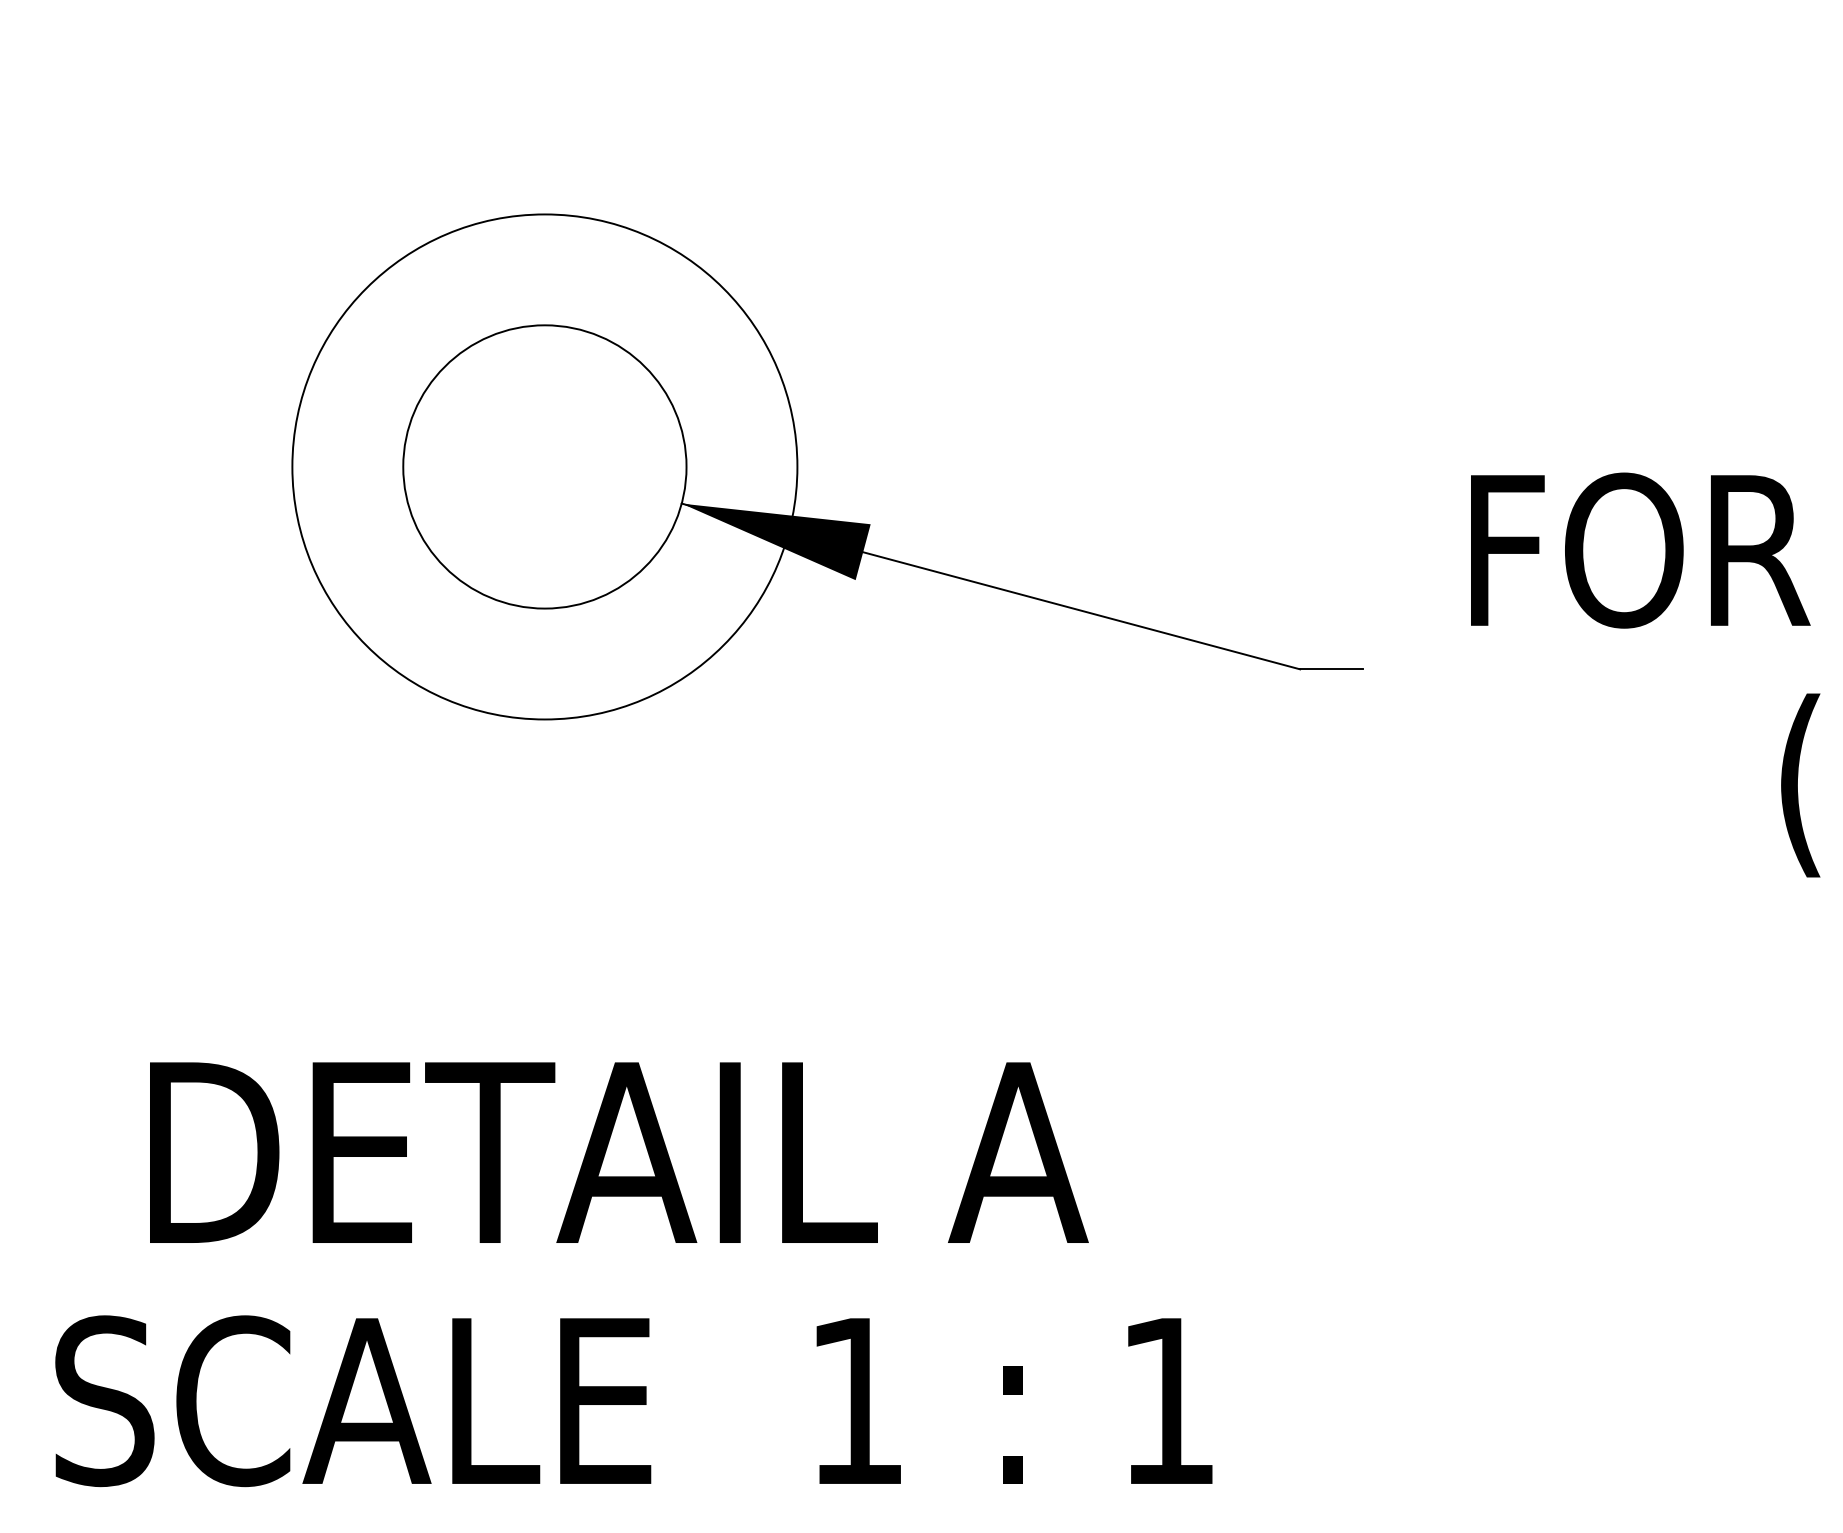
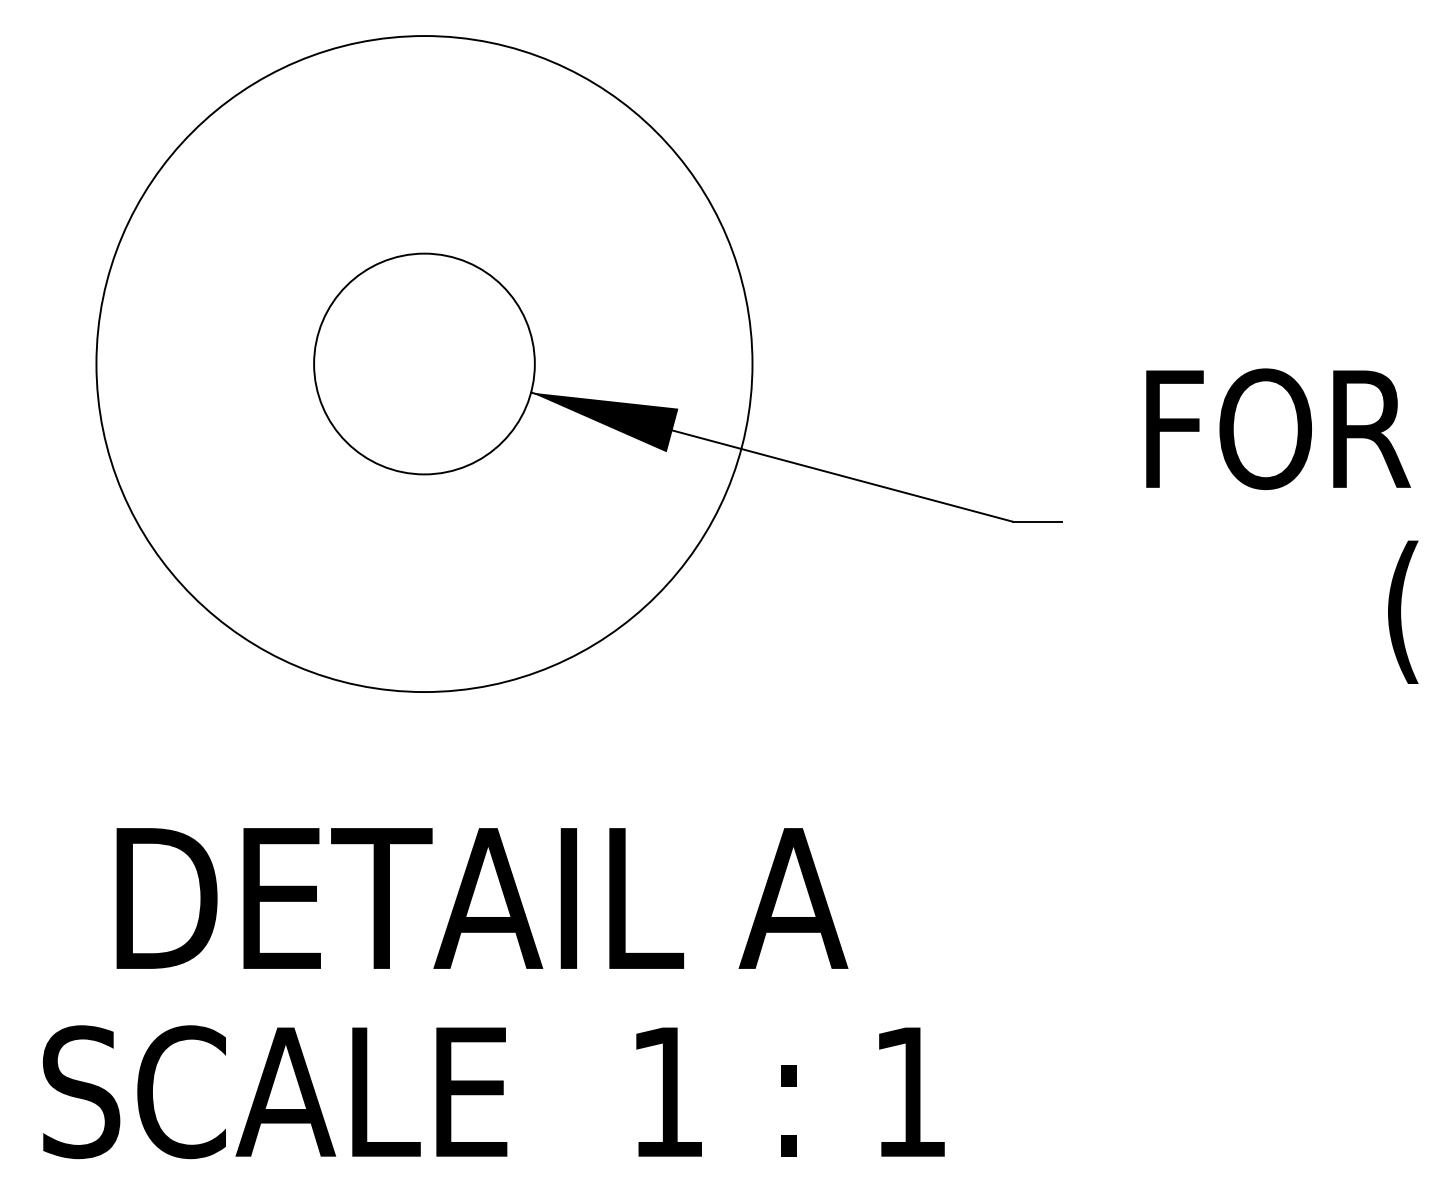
circle: (544, 466) -> (424, 363), size x1.67

